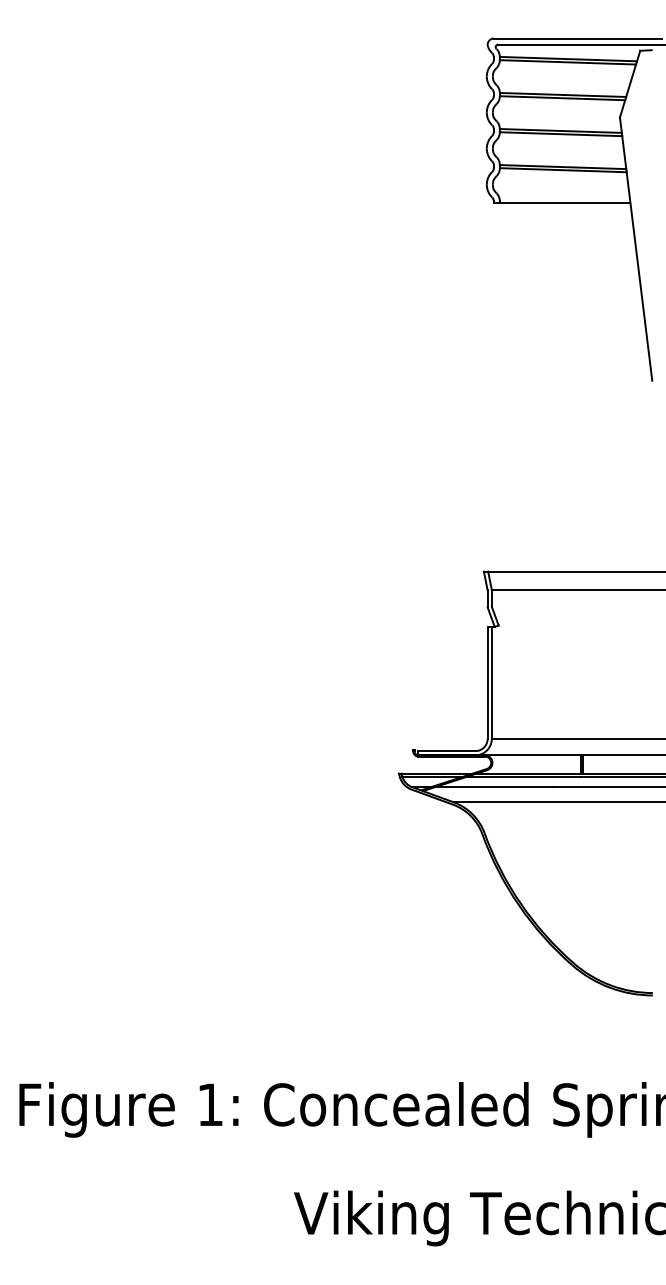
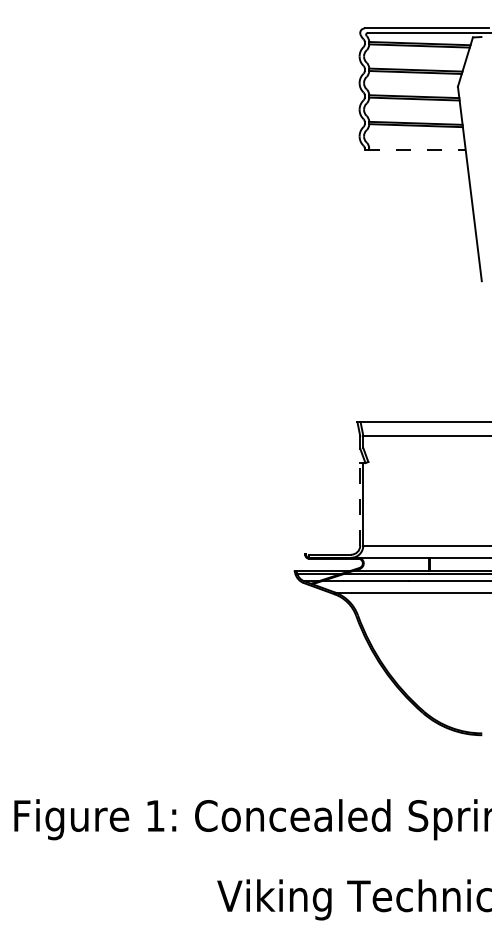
line: (562, 202) -> (415, 149), solid -> dashed
line: (487, 682) -> (360, 504), solid -> dashed

